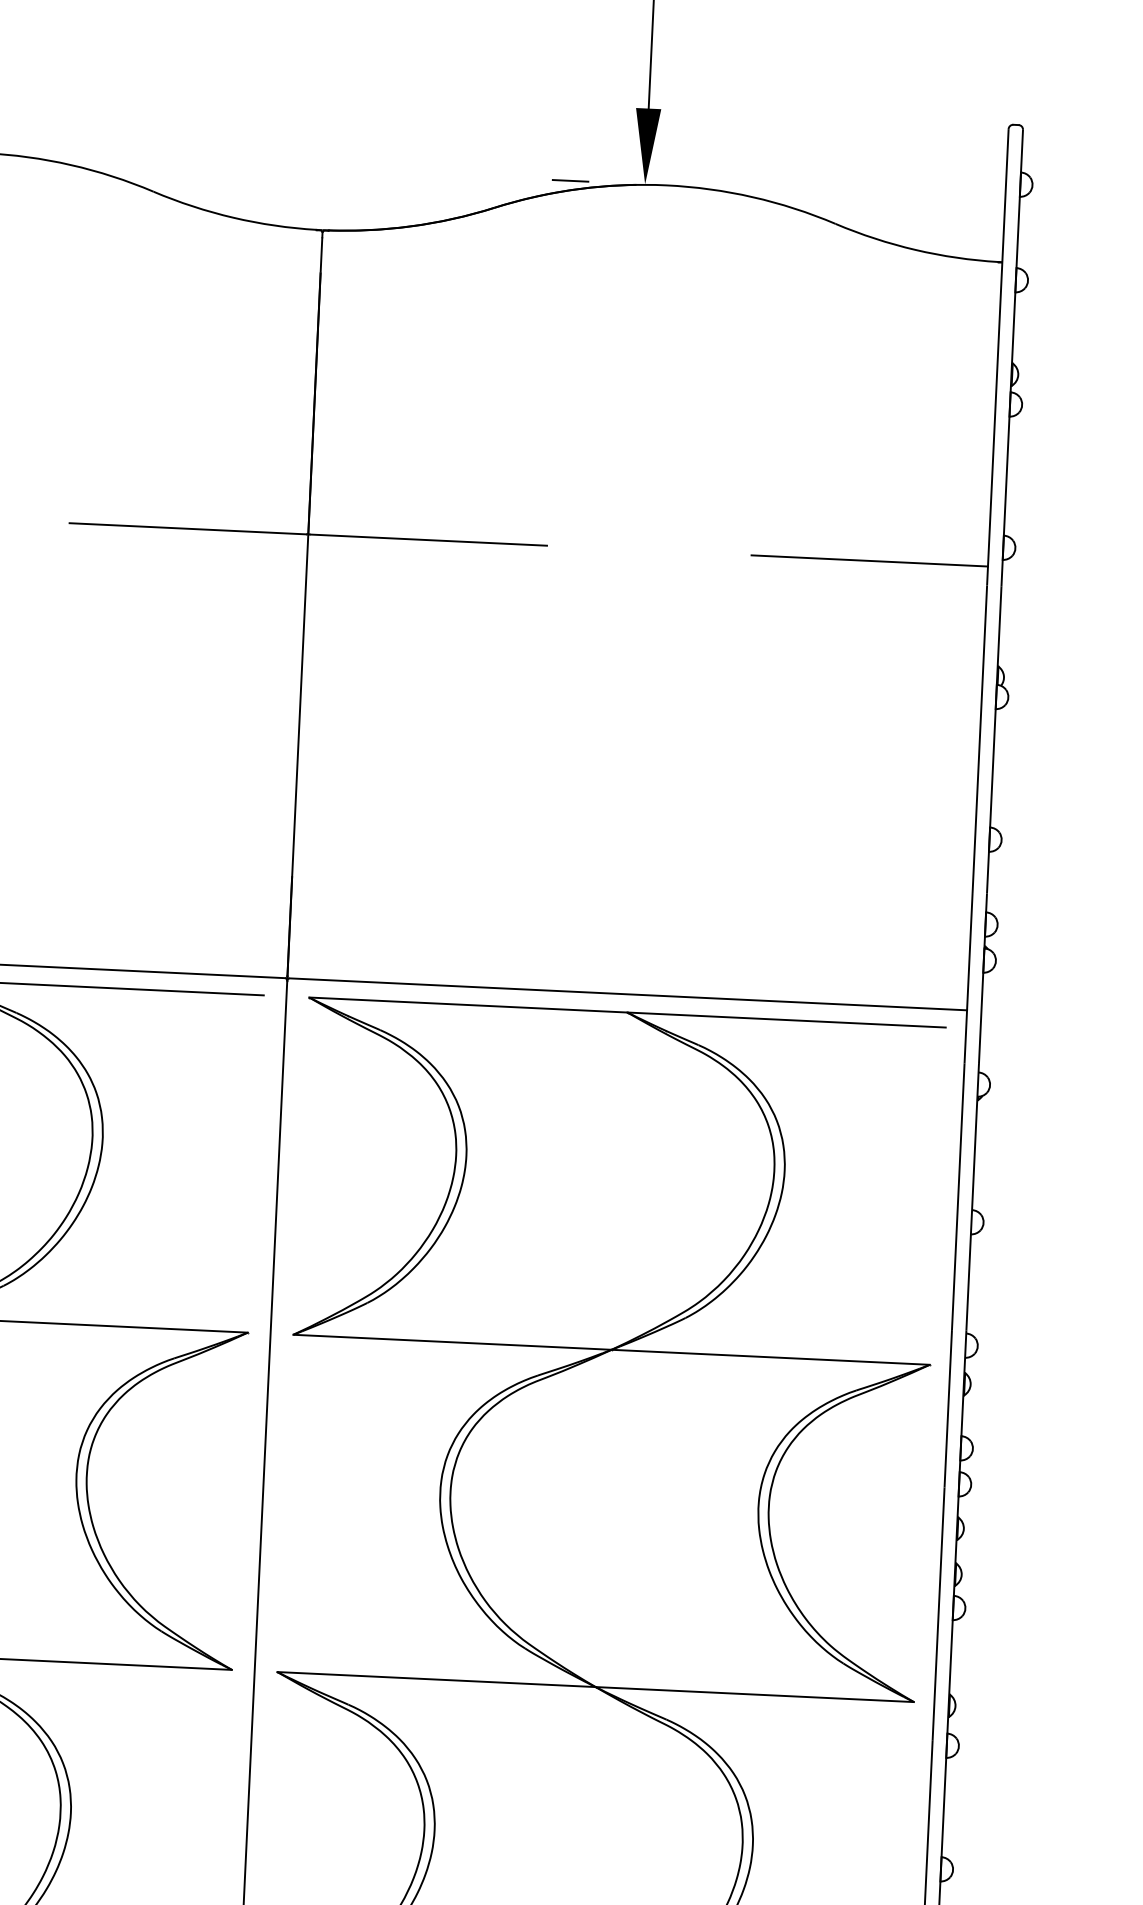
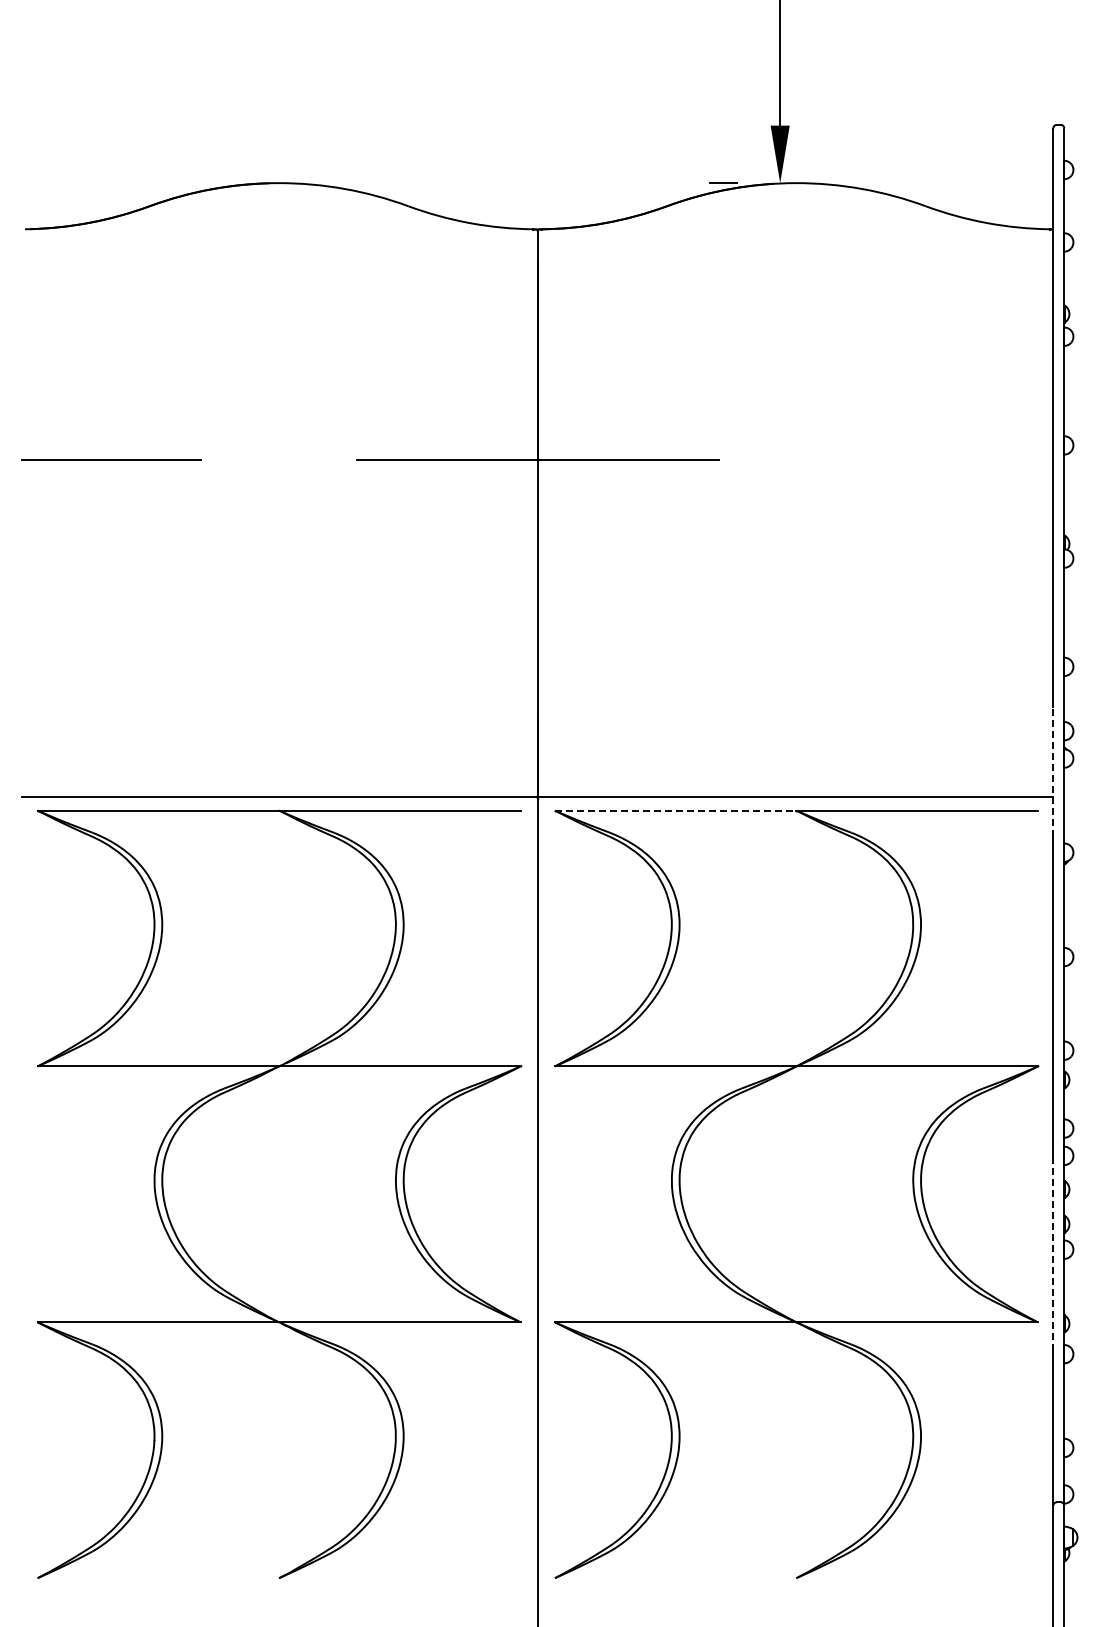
line: (869, 561) -> (963, 460), removed
line: (968, 978) -> (1053, 772), solid -> dashed
line: (468, 1004) -> (675, 810), solid -> dashed
line: (938, 1613) -> (1053, 1254), solid -> dashed

